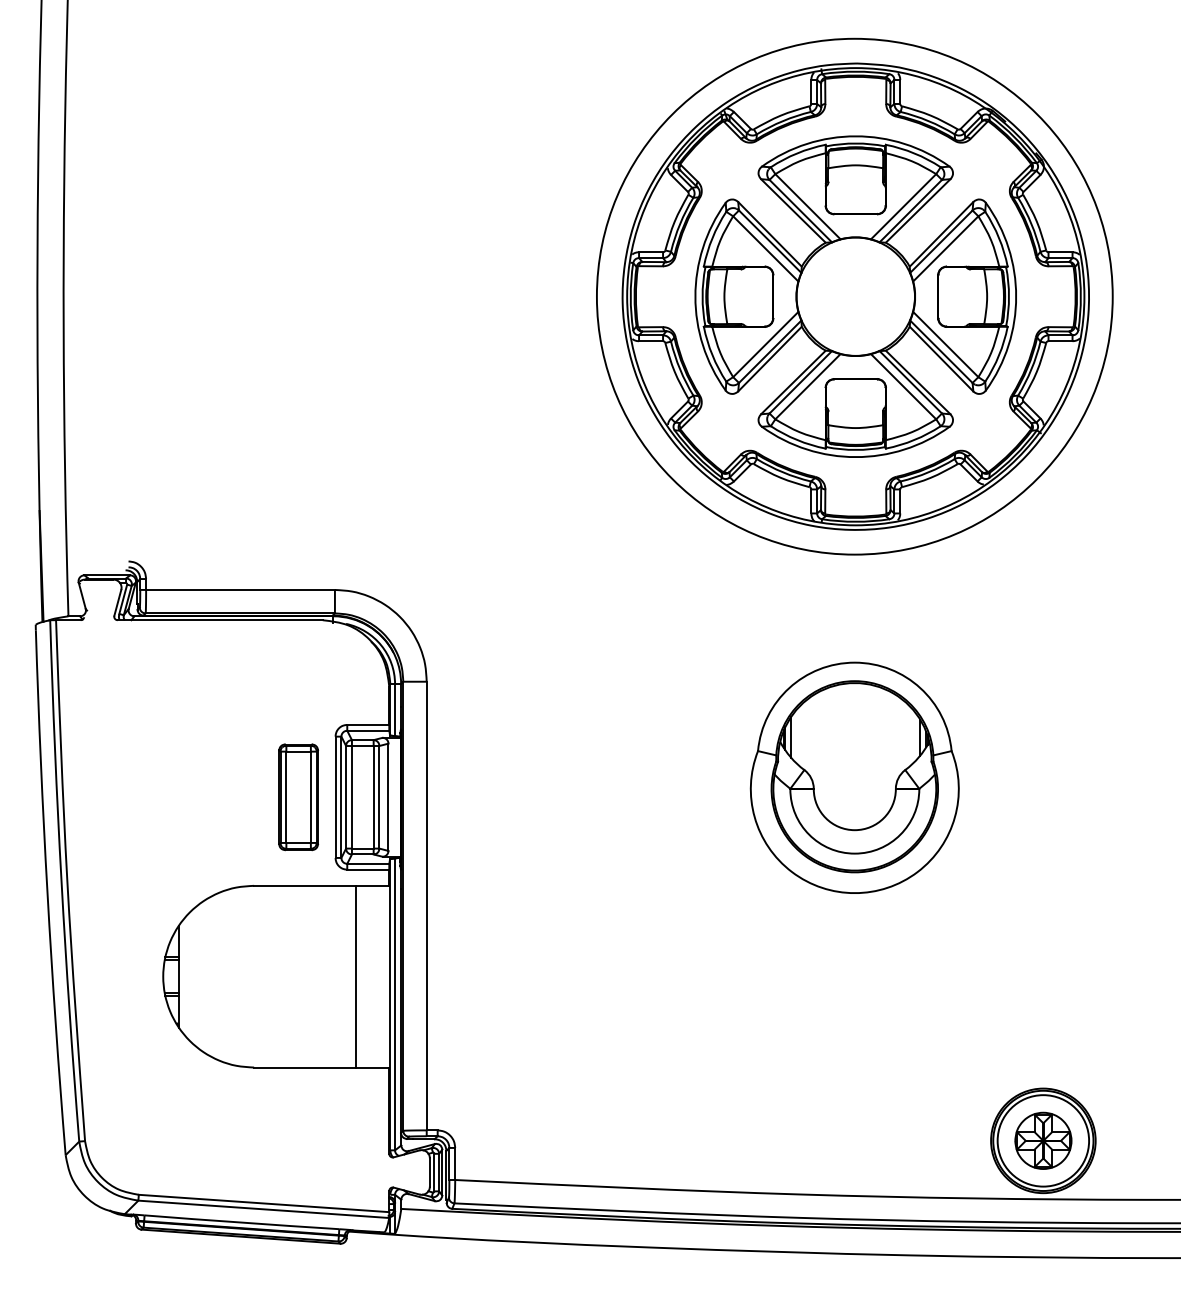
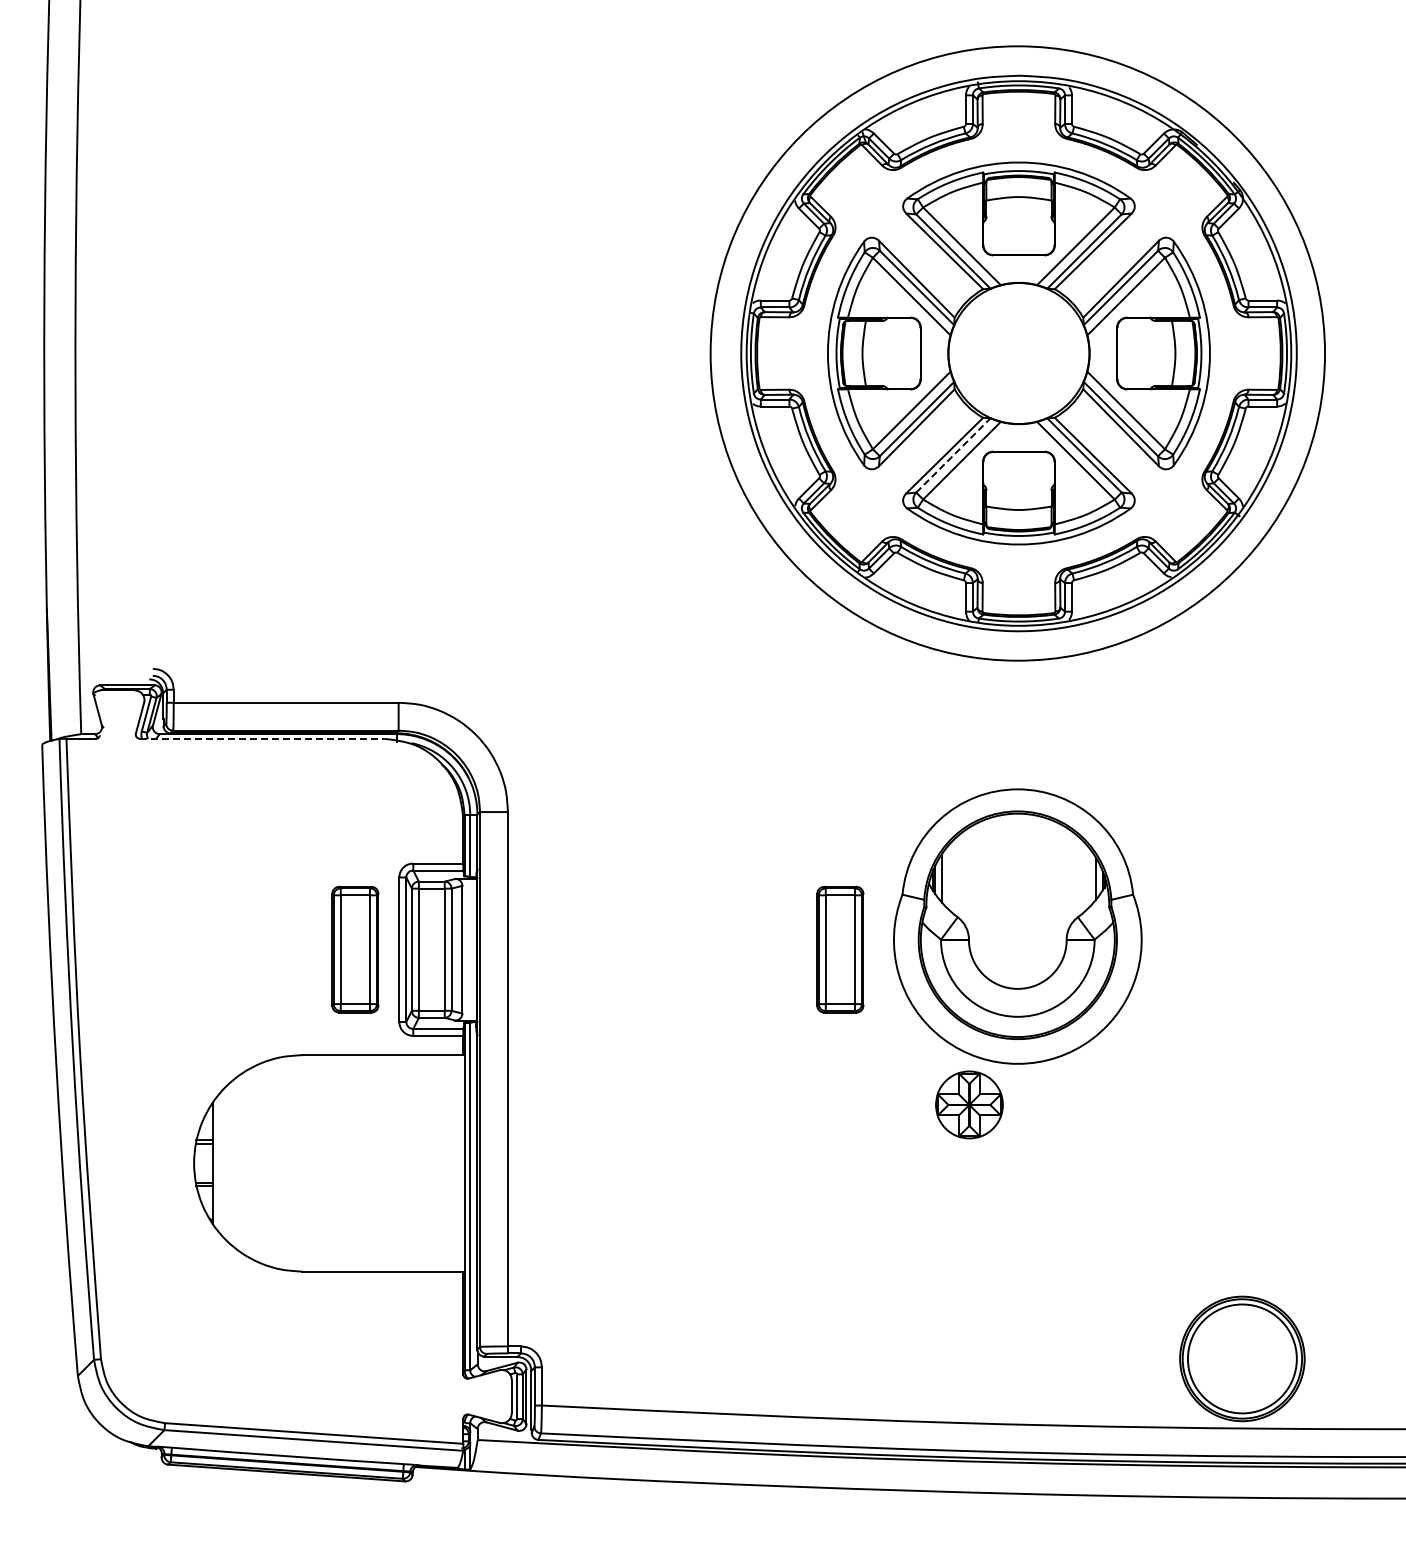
line: (800, 382) -> (953, 455), solid -> dashed
line: (220, 619) -> (262, 738), solid -> dashed
part: (705, 797) -> (840, 949), added
line: (356, 976) -> (424, 1163), removed
part: (1043, 1140) -> (969, 1104), moved

